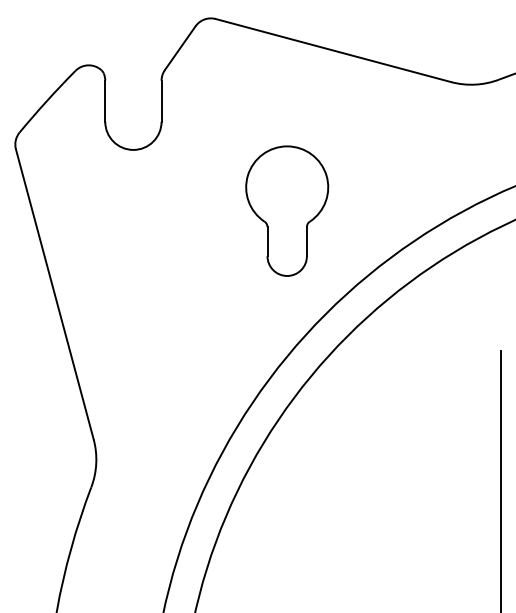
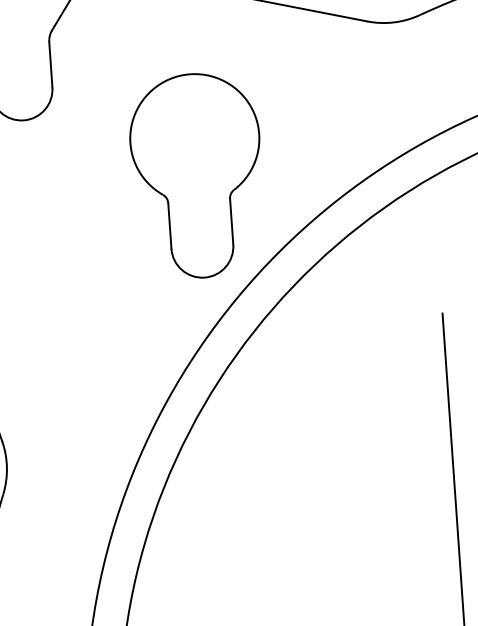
part: (286, 210) -> (196, 175), size x1.43

